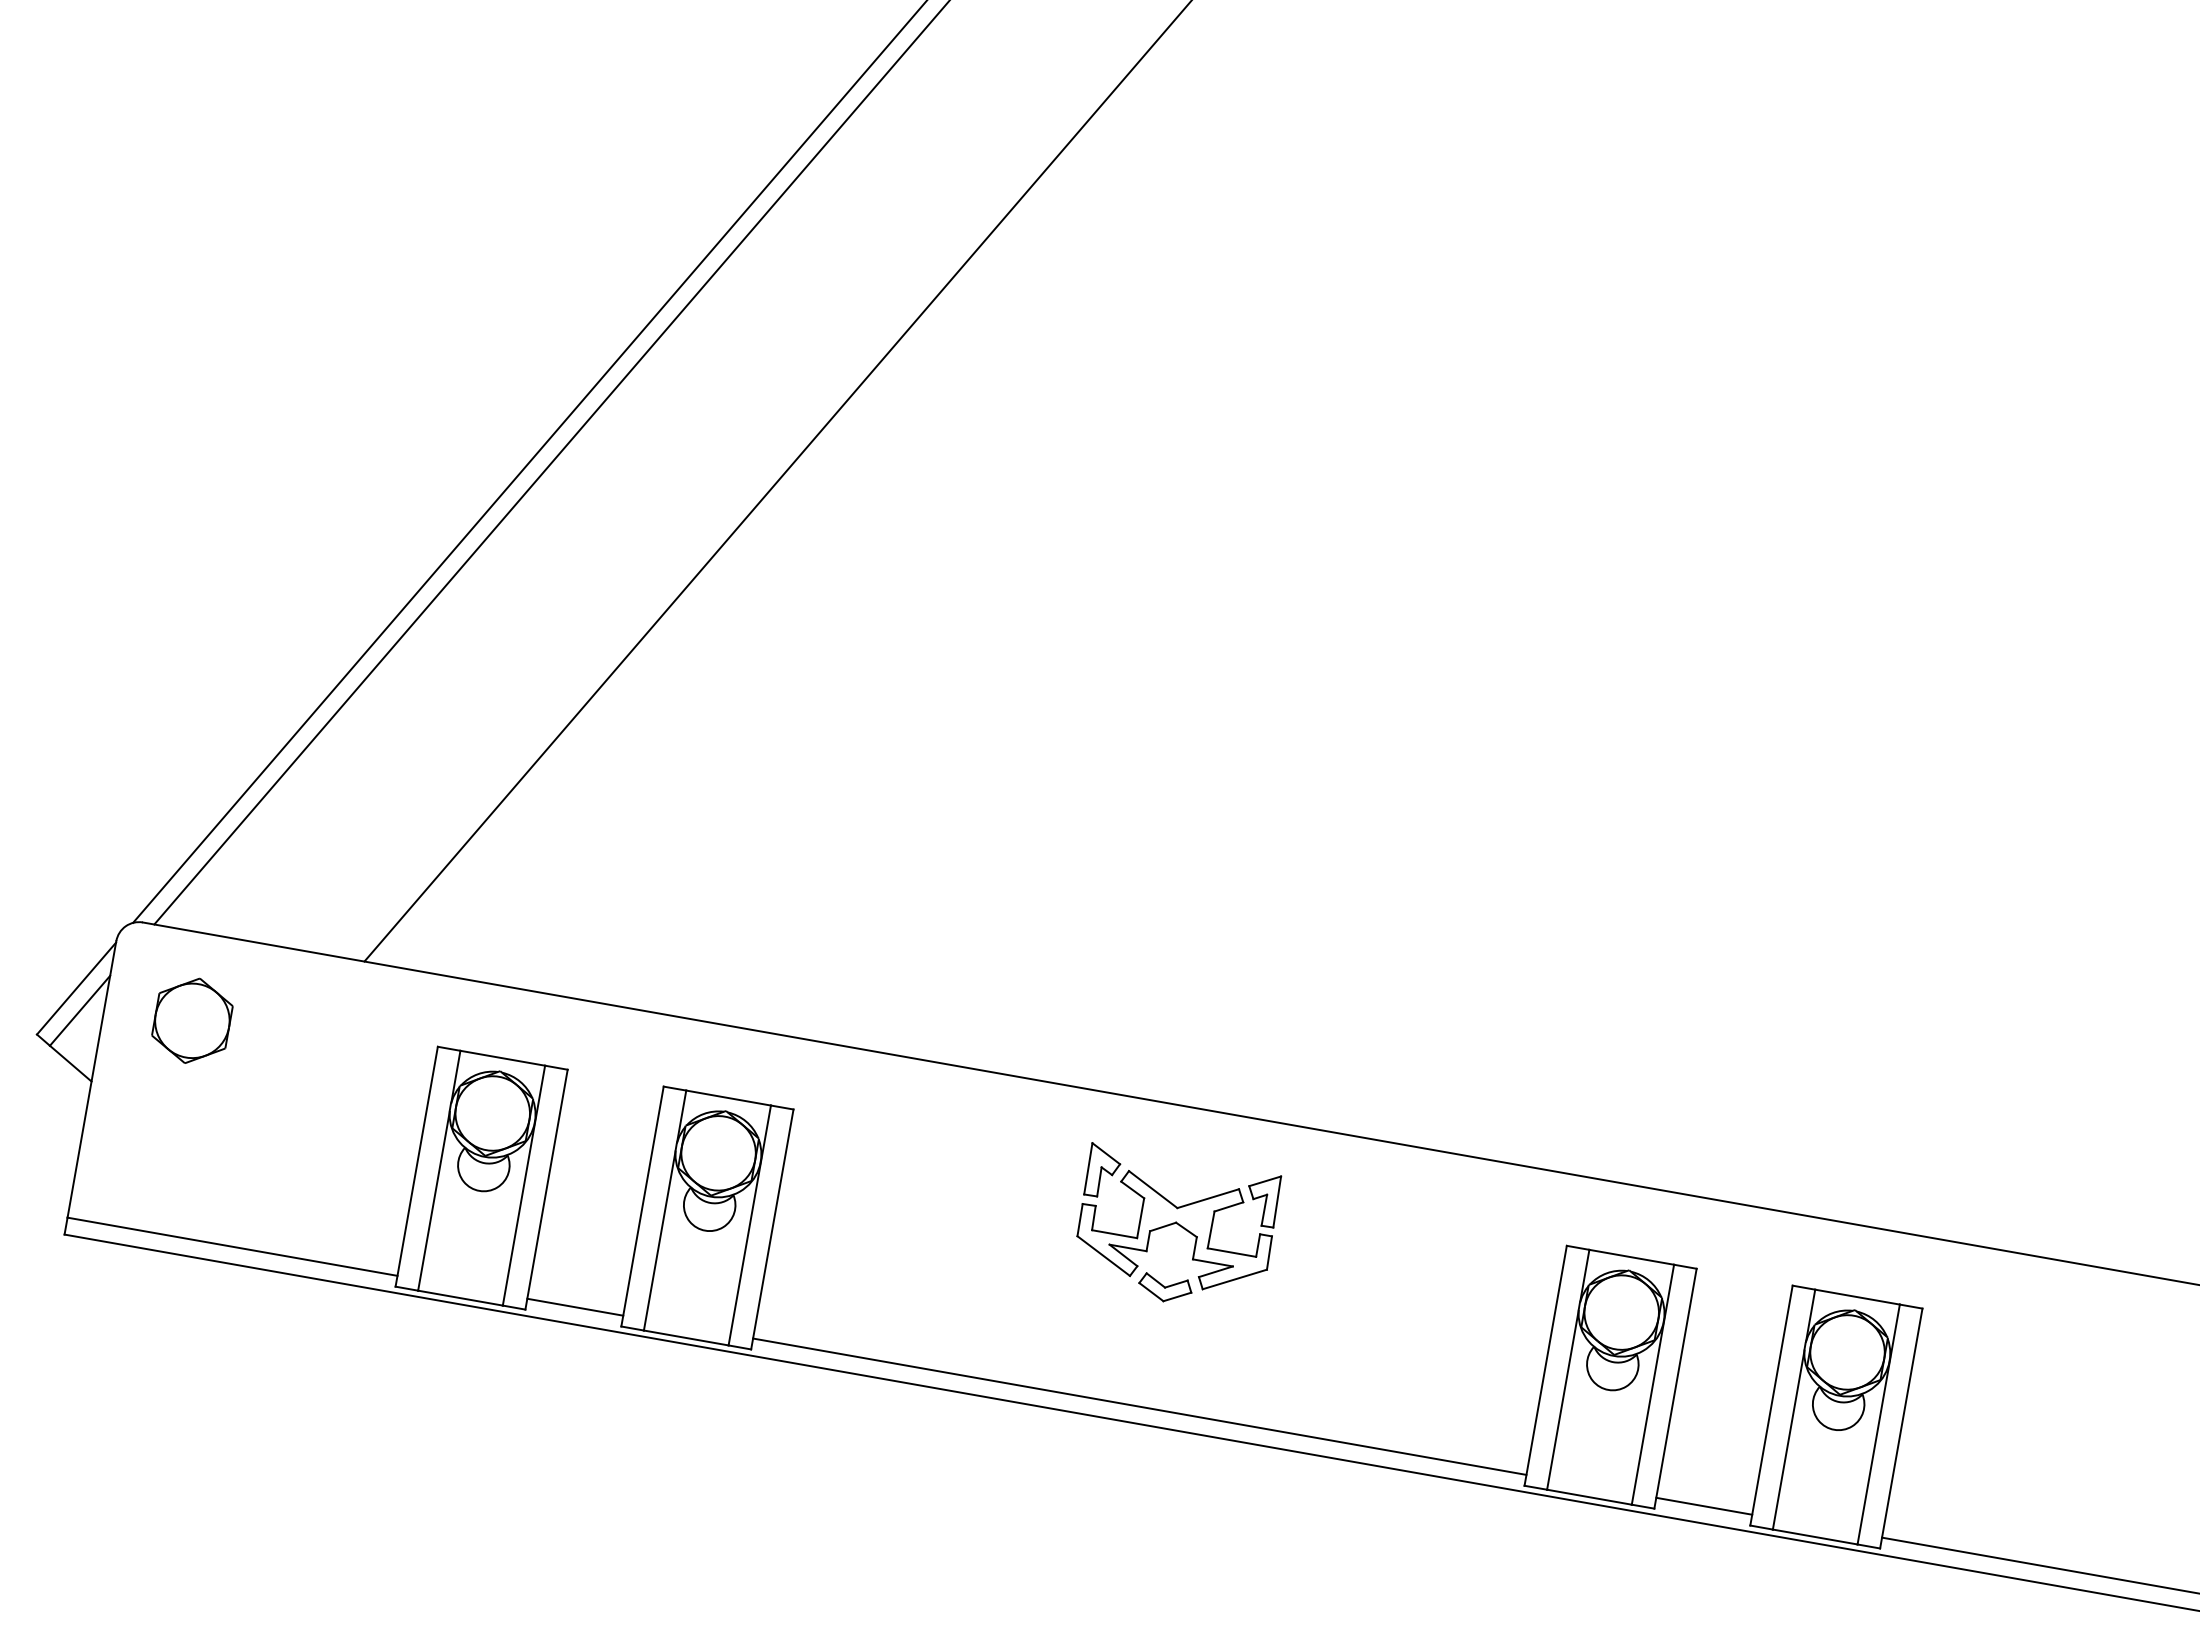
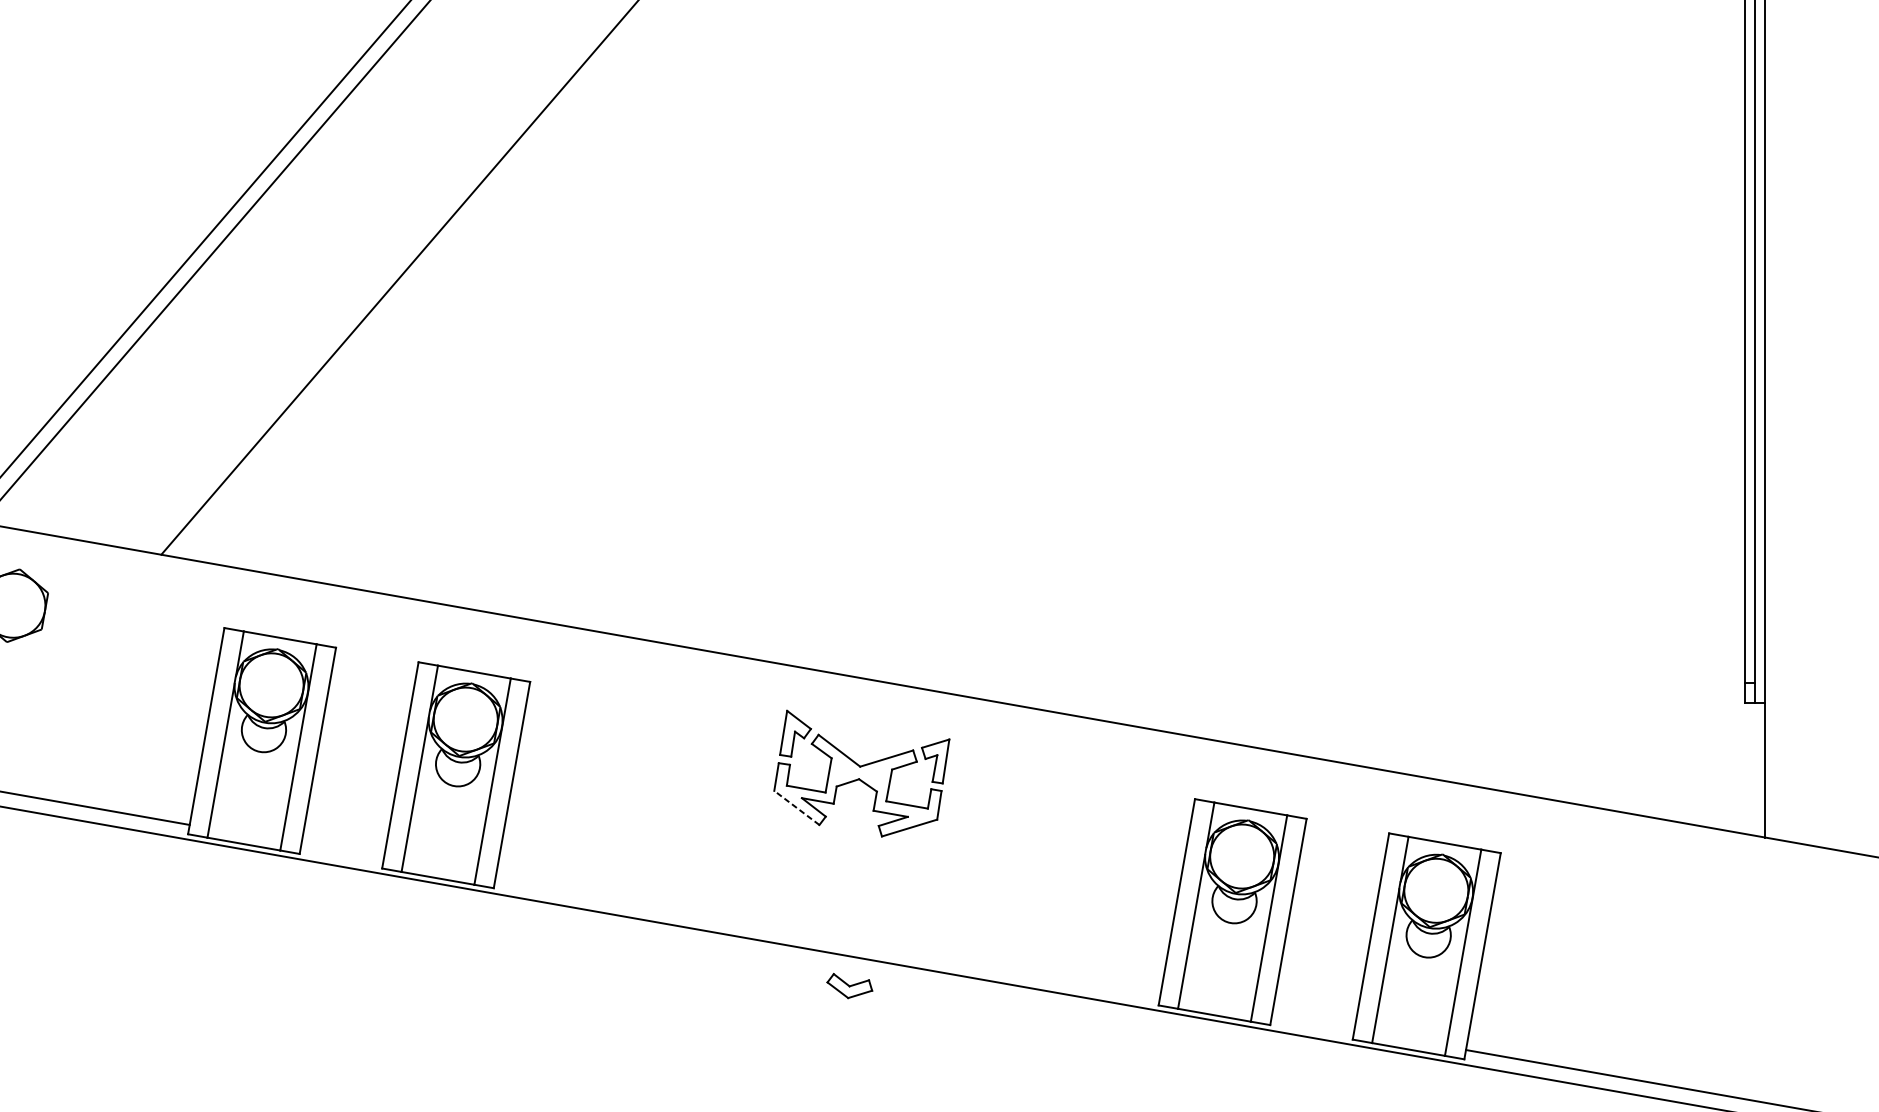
line: (1103, 1256) -> (796, 808), solid -> dashed
part: (1165, 1287) -> (849, 986), moved
line: (575, 1306) -> (342, 851), removed
line: (1139, 1406) -> (827, 937), removed
line: (1704, 1505) -> (1313, 1022), removed

